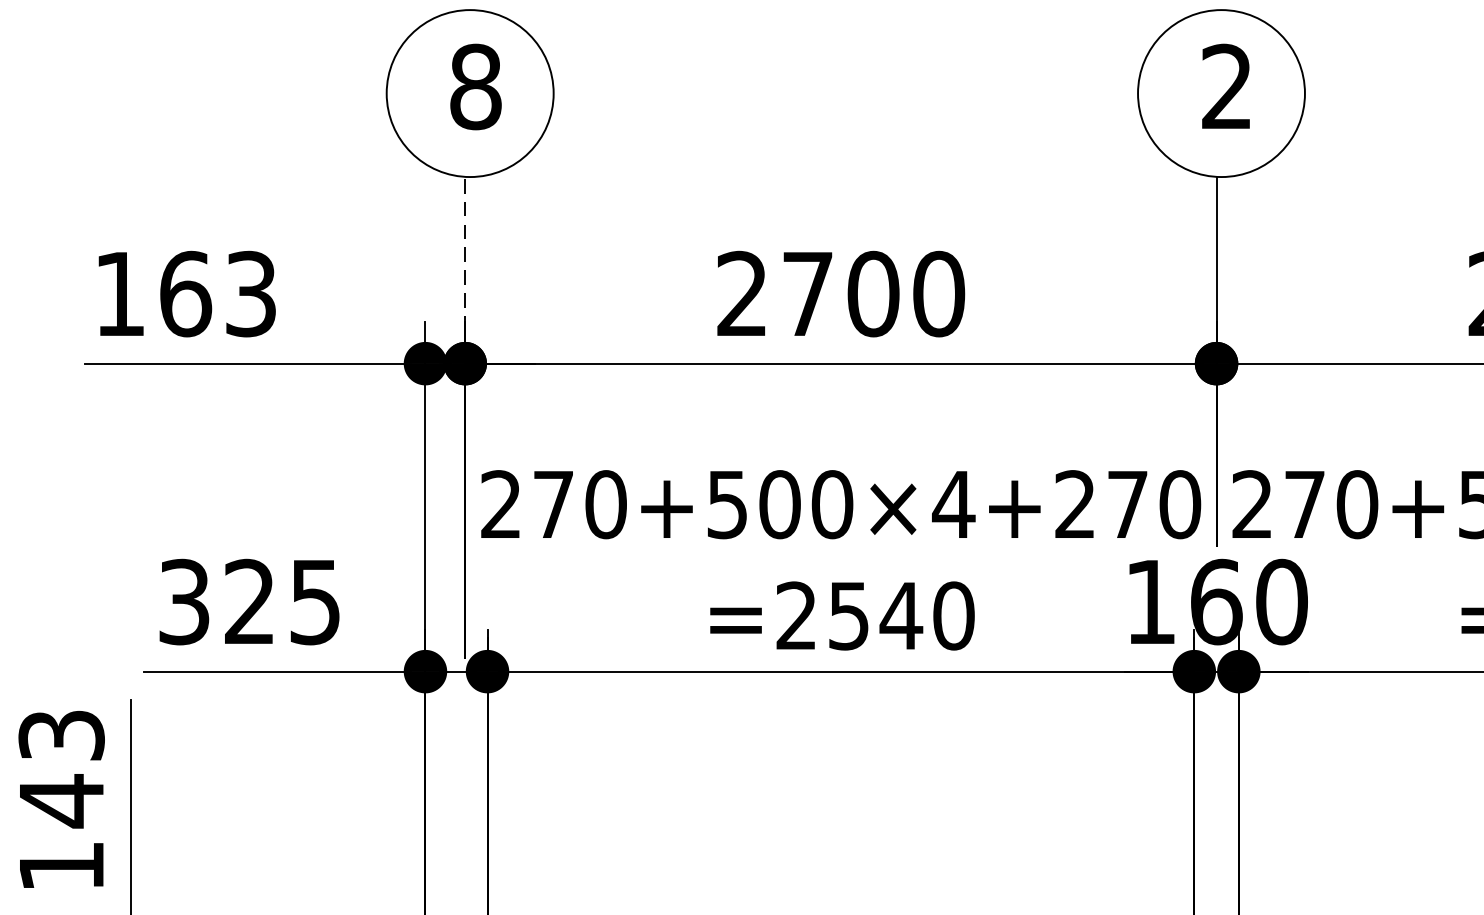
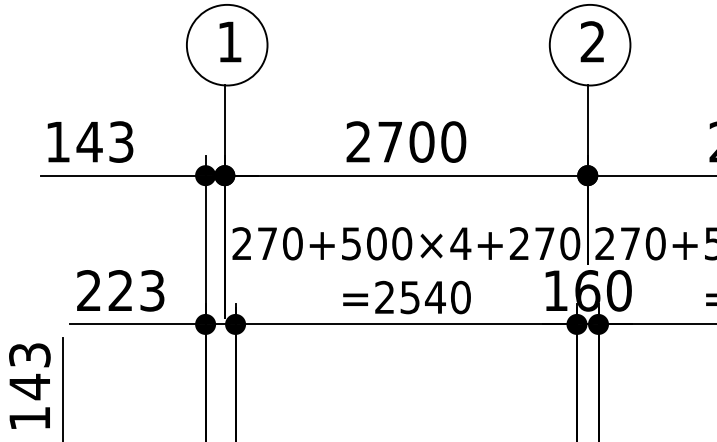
text: (474, 85) -> (229, 41), 8 -> 1
line: (464, 253) -> (224, 122), dashed -> solid
text: (185, 292) -> (89, 141), 163 -> 143
text: (249, 601) -> (120, 290), 325 -> 223

